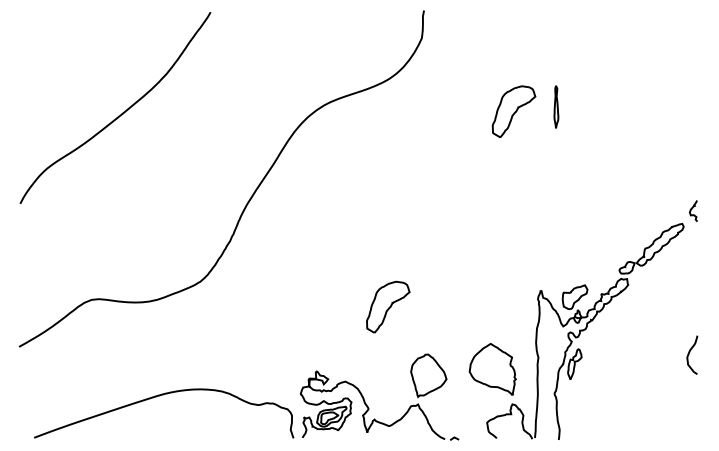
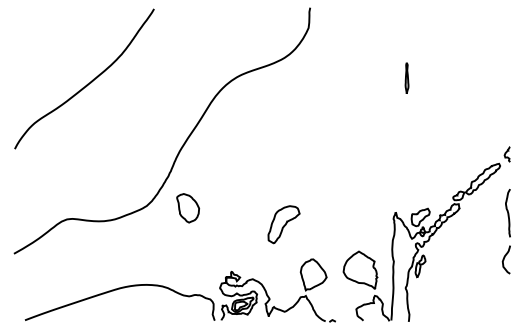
part: (513, 111) -> (375, 81), removed
part: (257, 284) -> (188, 208), added
curve: (693, 291) -> (507, 213), added

